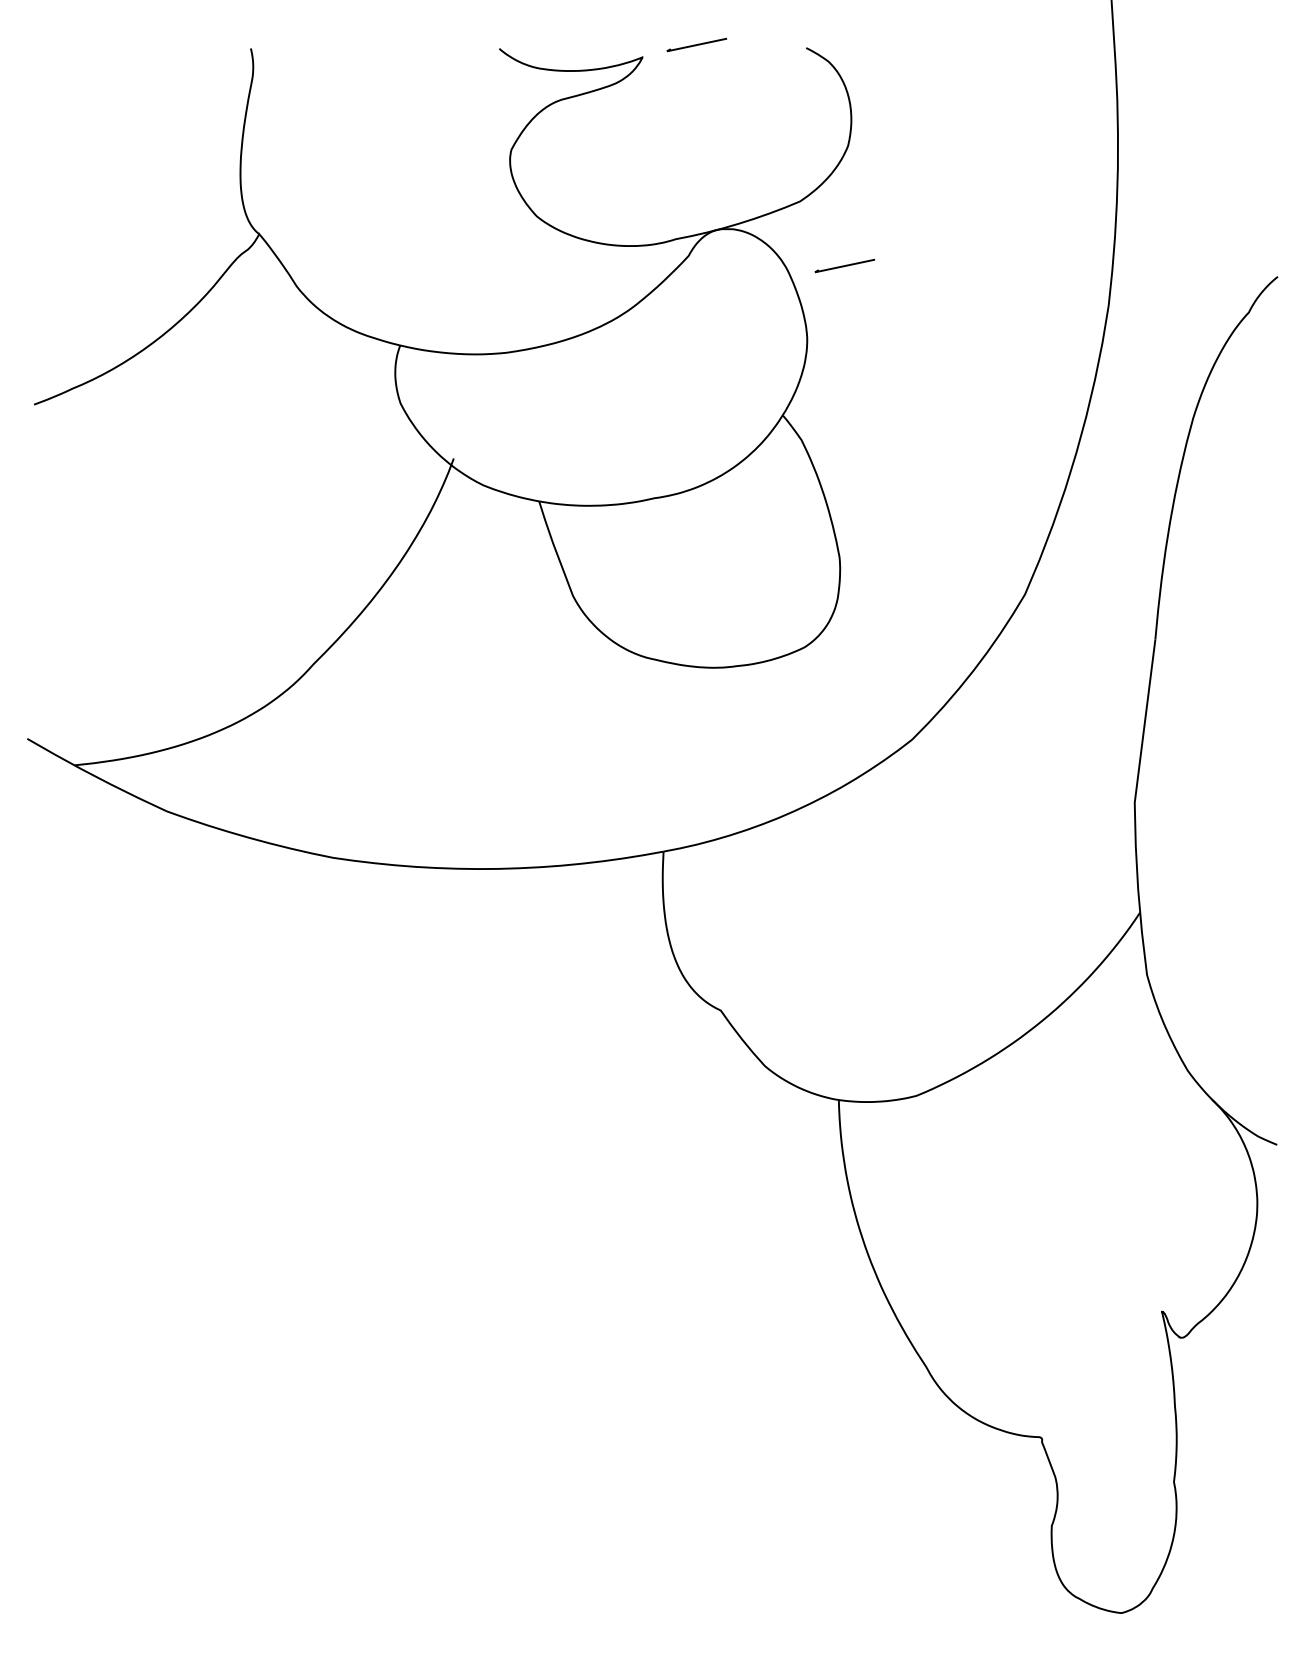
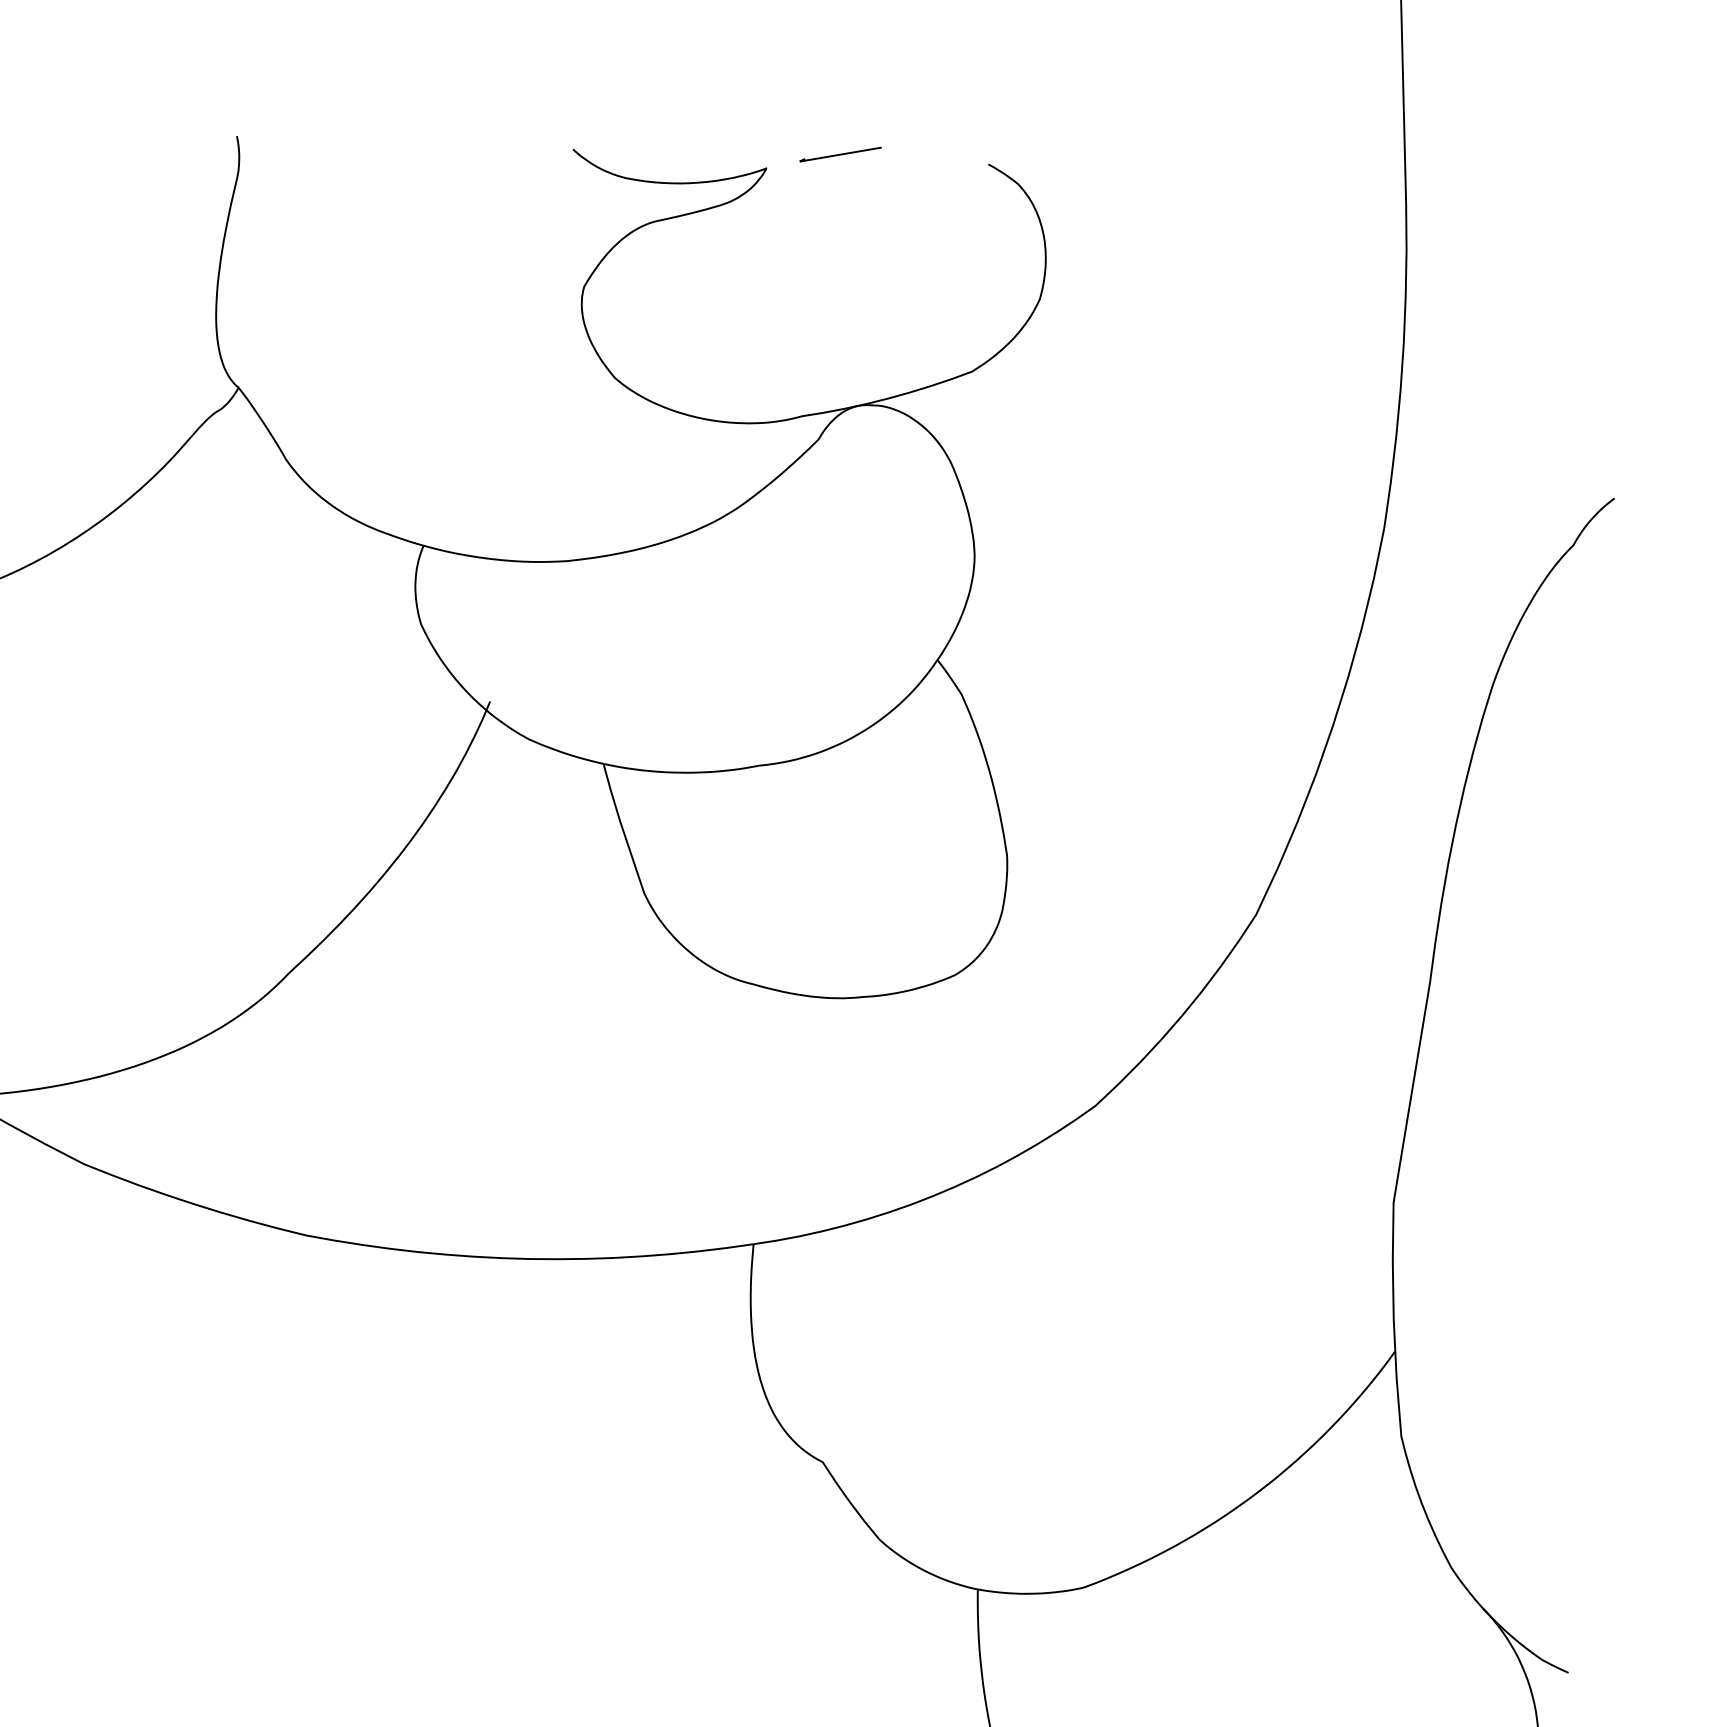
line: (844, 265) -> (1028, 460), removed

